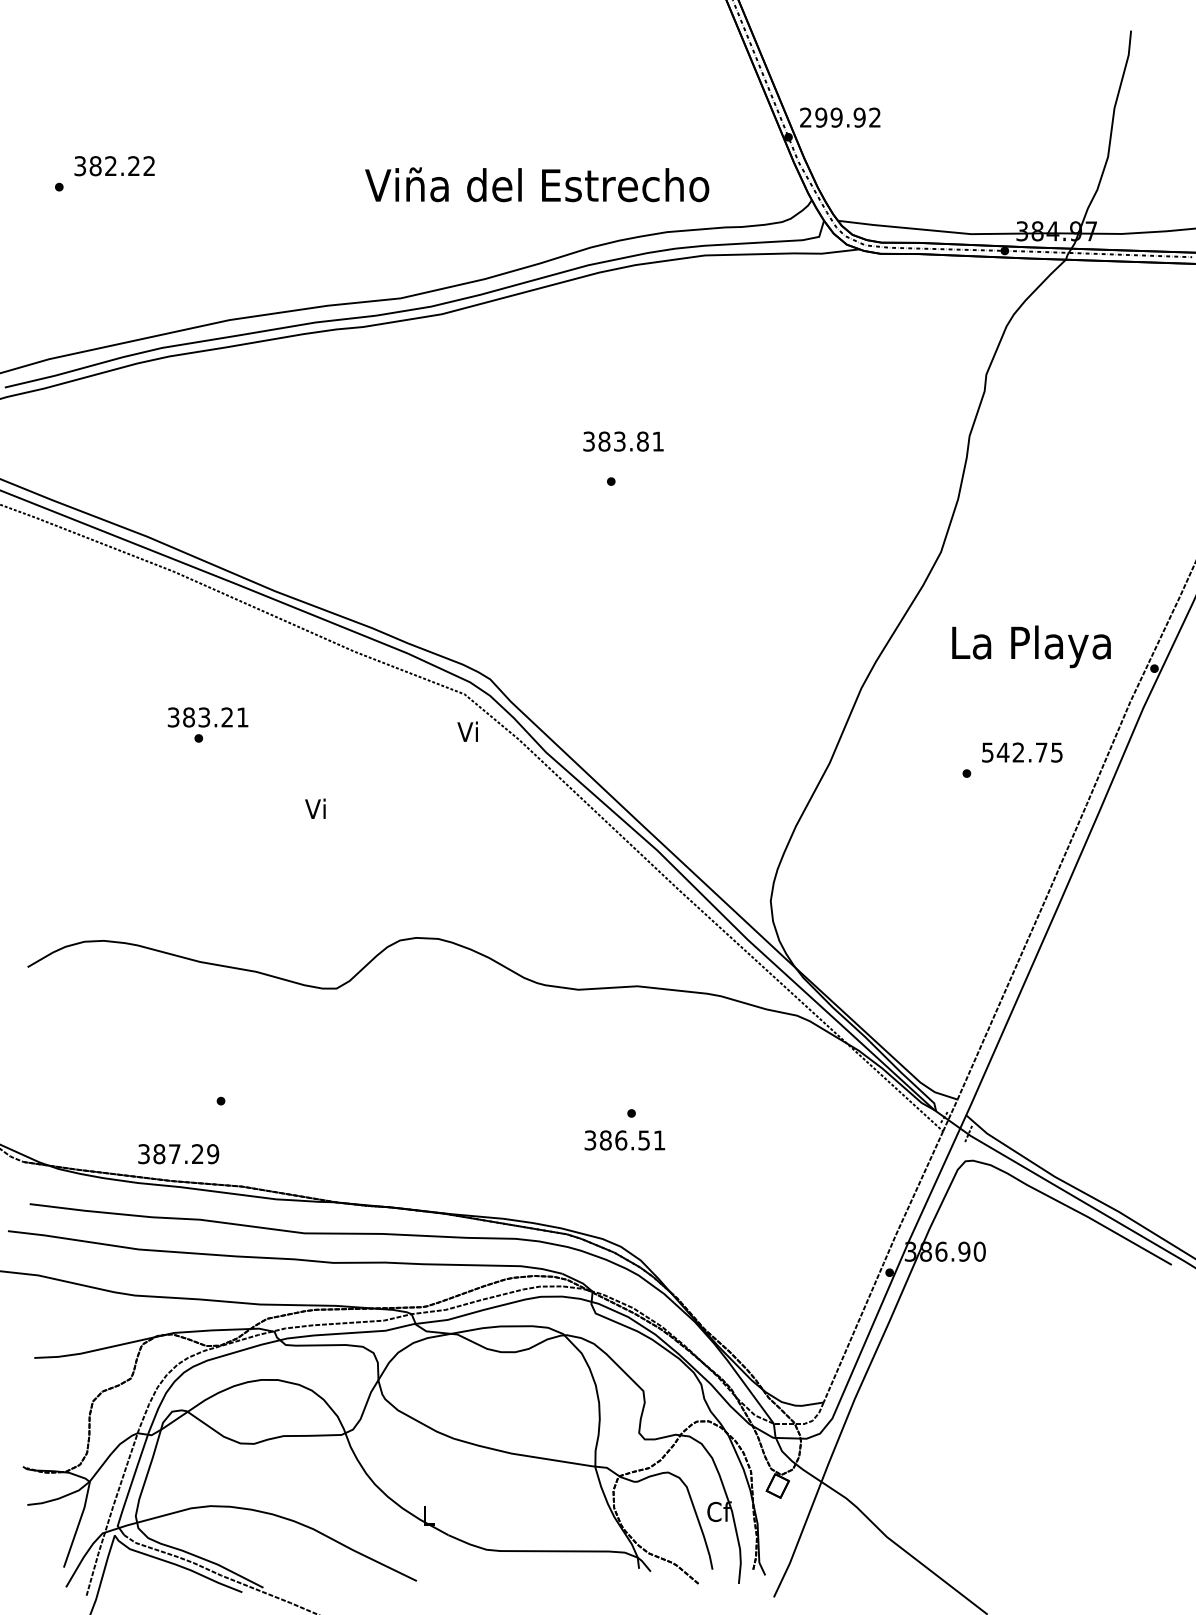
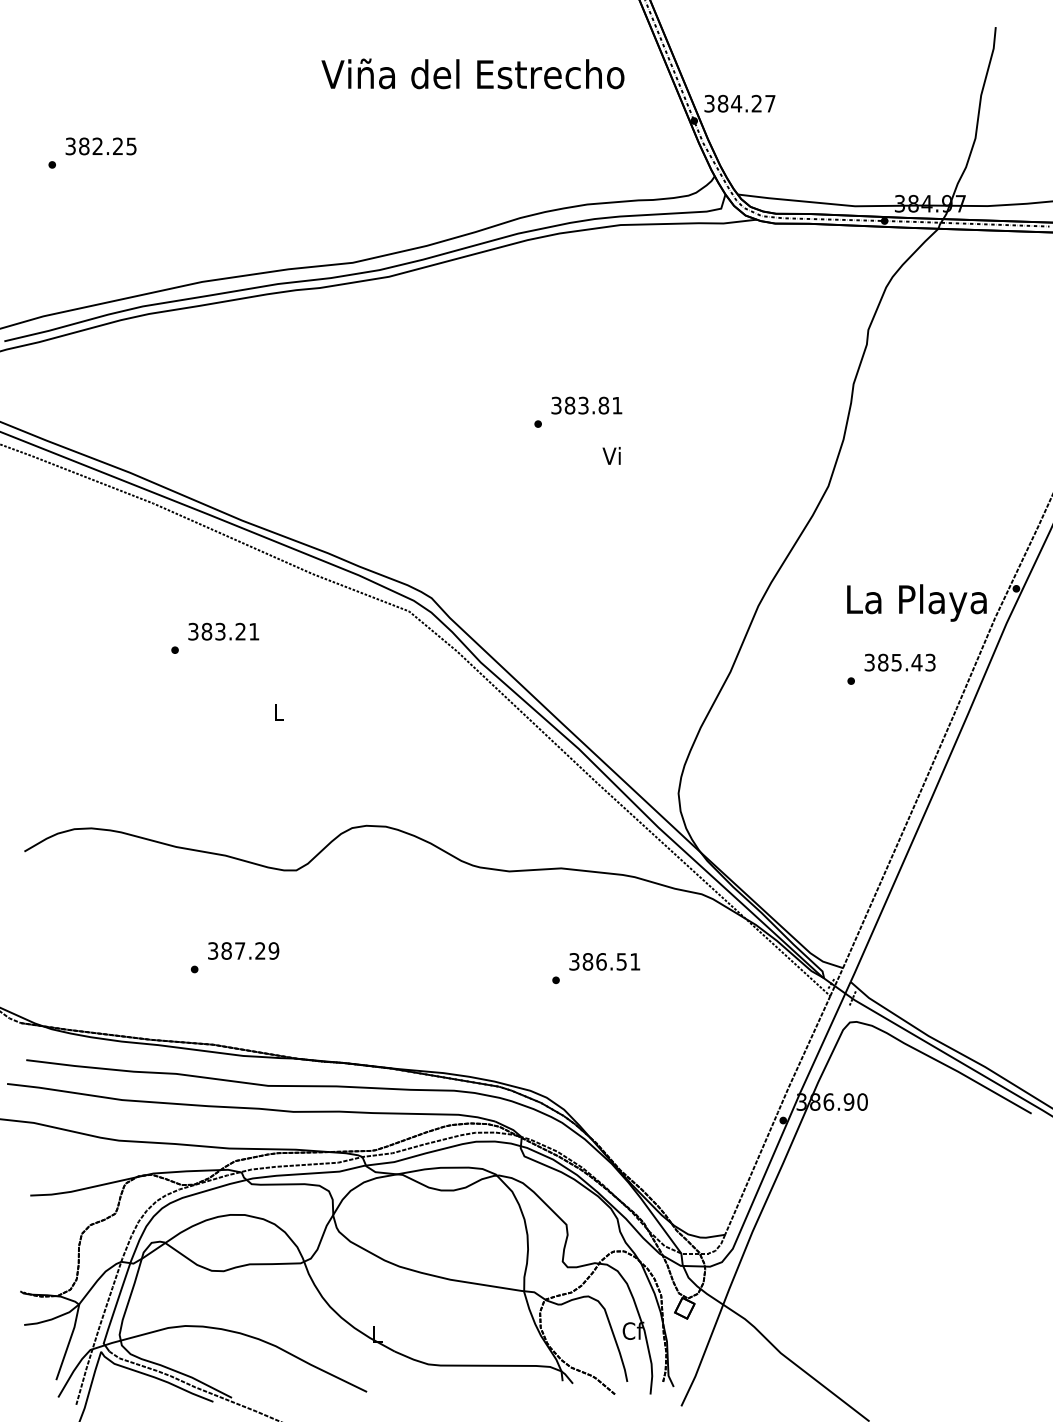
text: (840, 117) -> (739, 103), 299.92 -> 384.27
text: (148, 166) -> (130, 146), 382.22 -> 382.25
text: (537, 184) -> (473, 73), moved
text: (623, 441) -> (586, 405), moved
text: (1031, 646) -> (916, 602), moved
text: (207, 717) -> (223, 631), moved
text: (467, 731) -> (611, 455), moved
text: (1022, 752) -> (900, 662), 542.75 -> 385.43
text: (315, 808) -> (277, 711), Vi -> L
text: (624, 1140) -> (604, 961), moved
text: (178, 1154) -> (243, 951), moved

